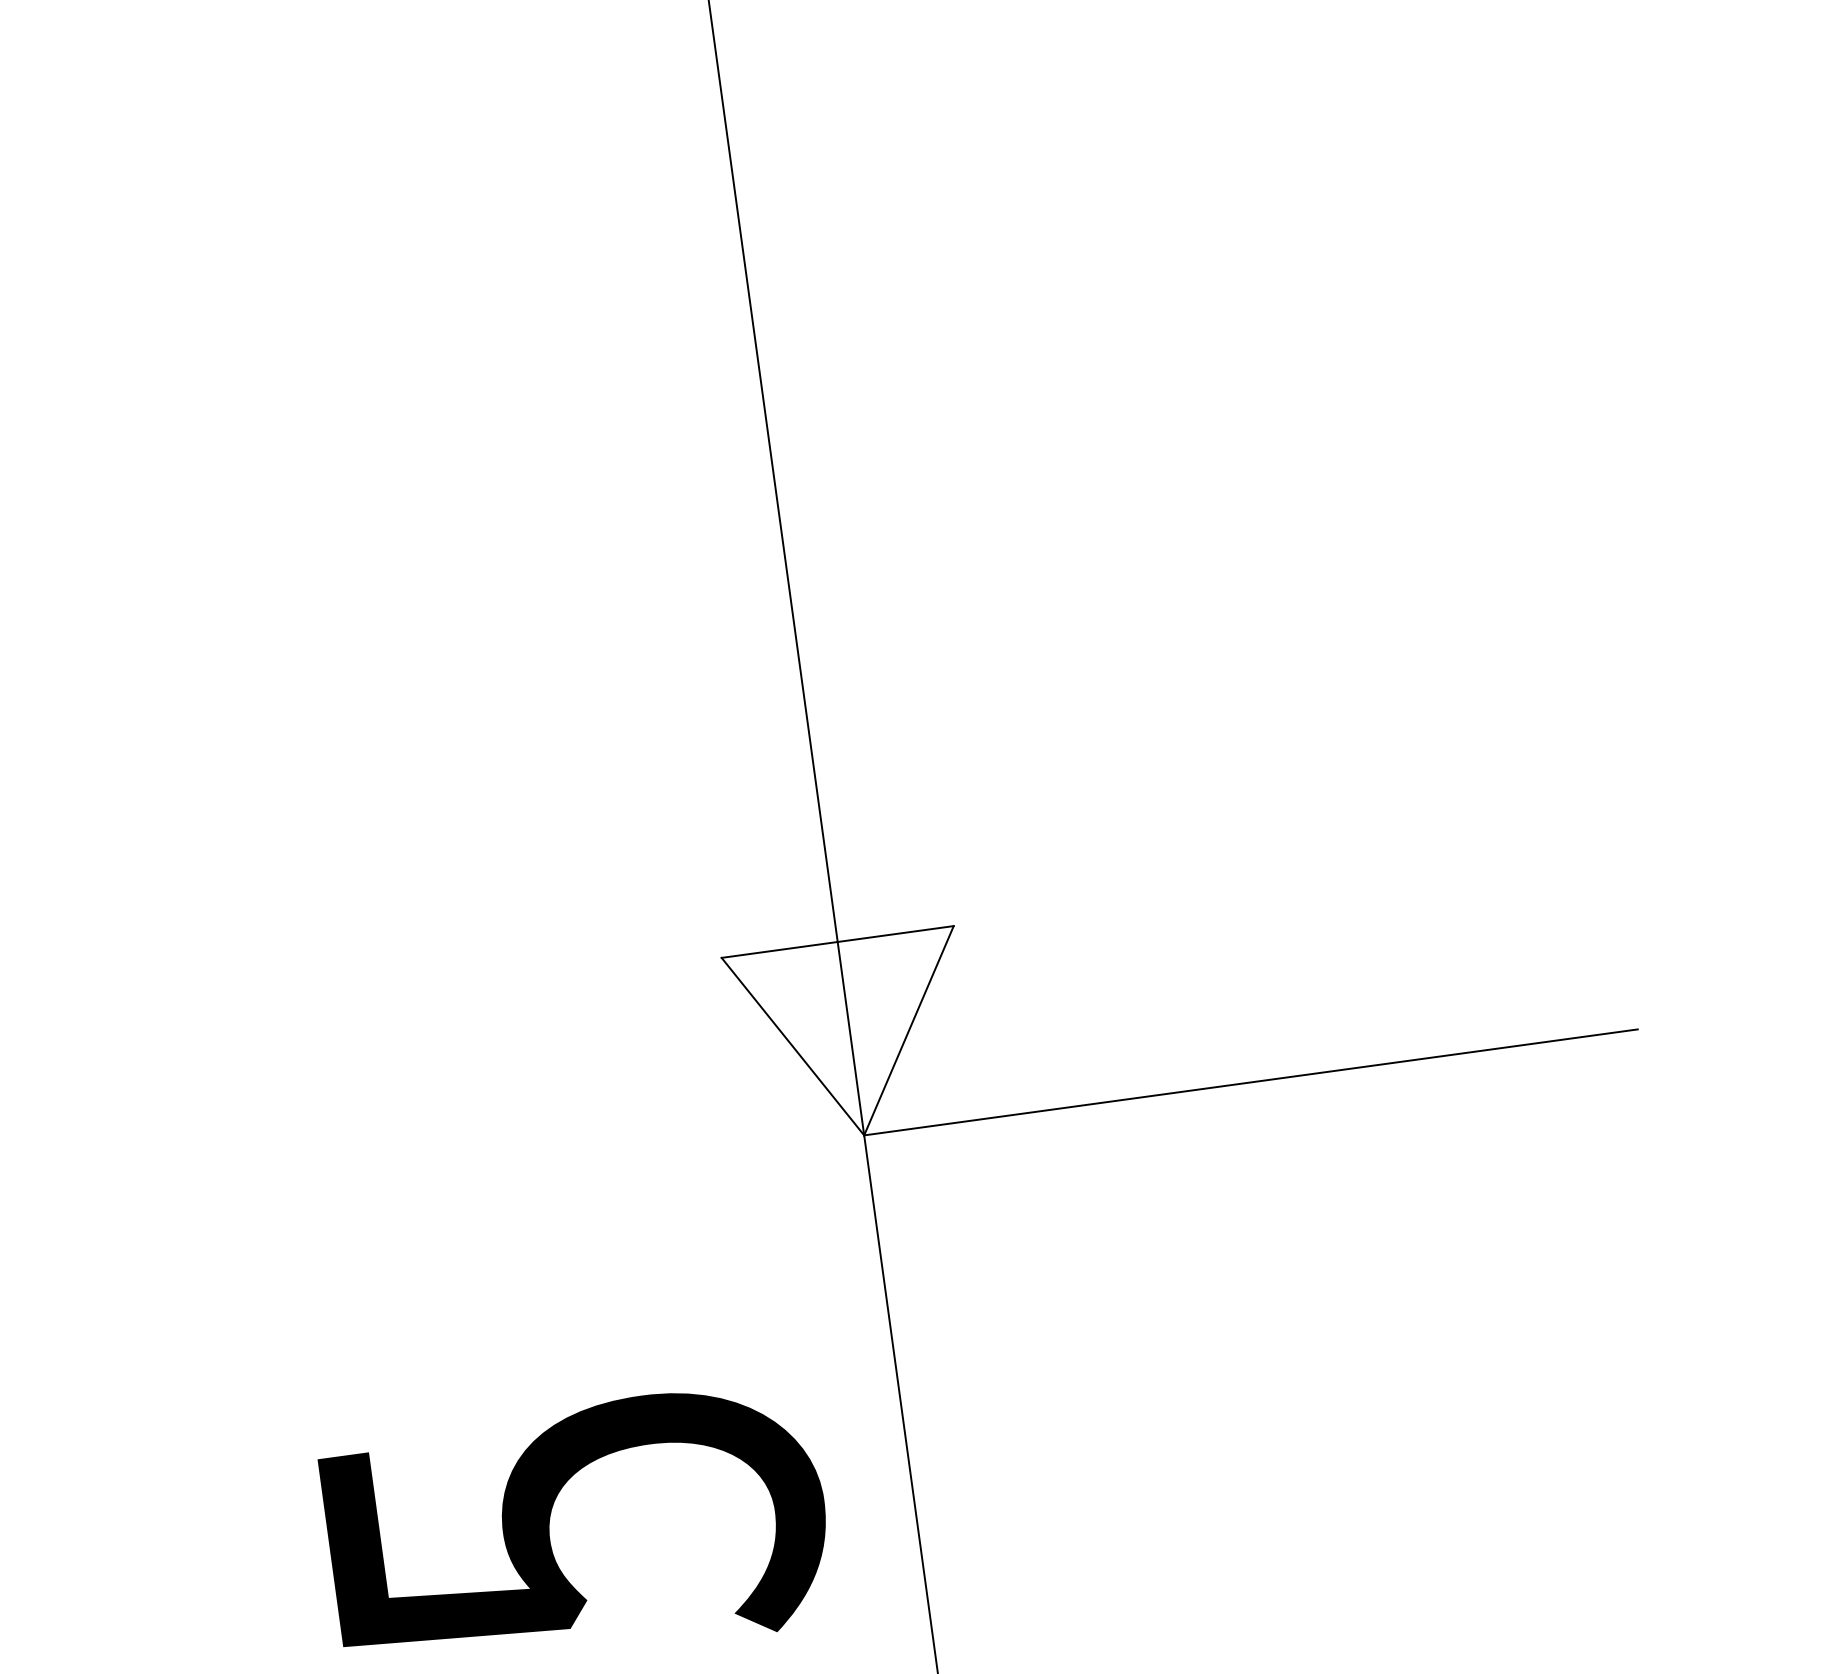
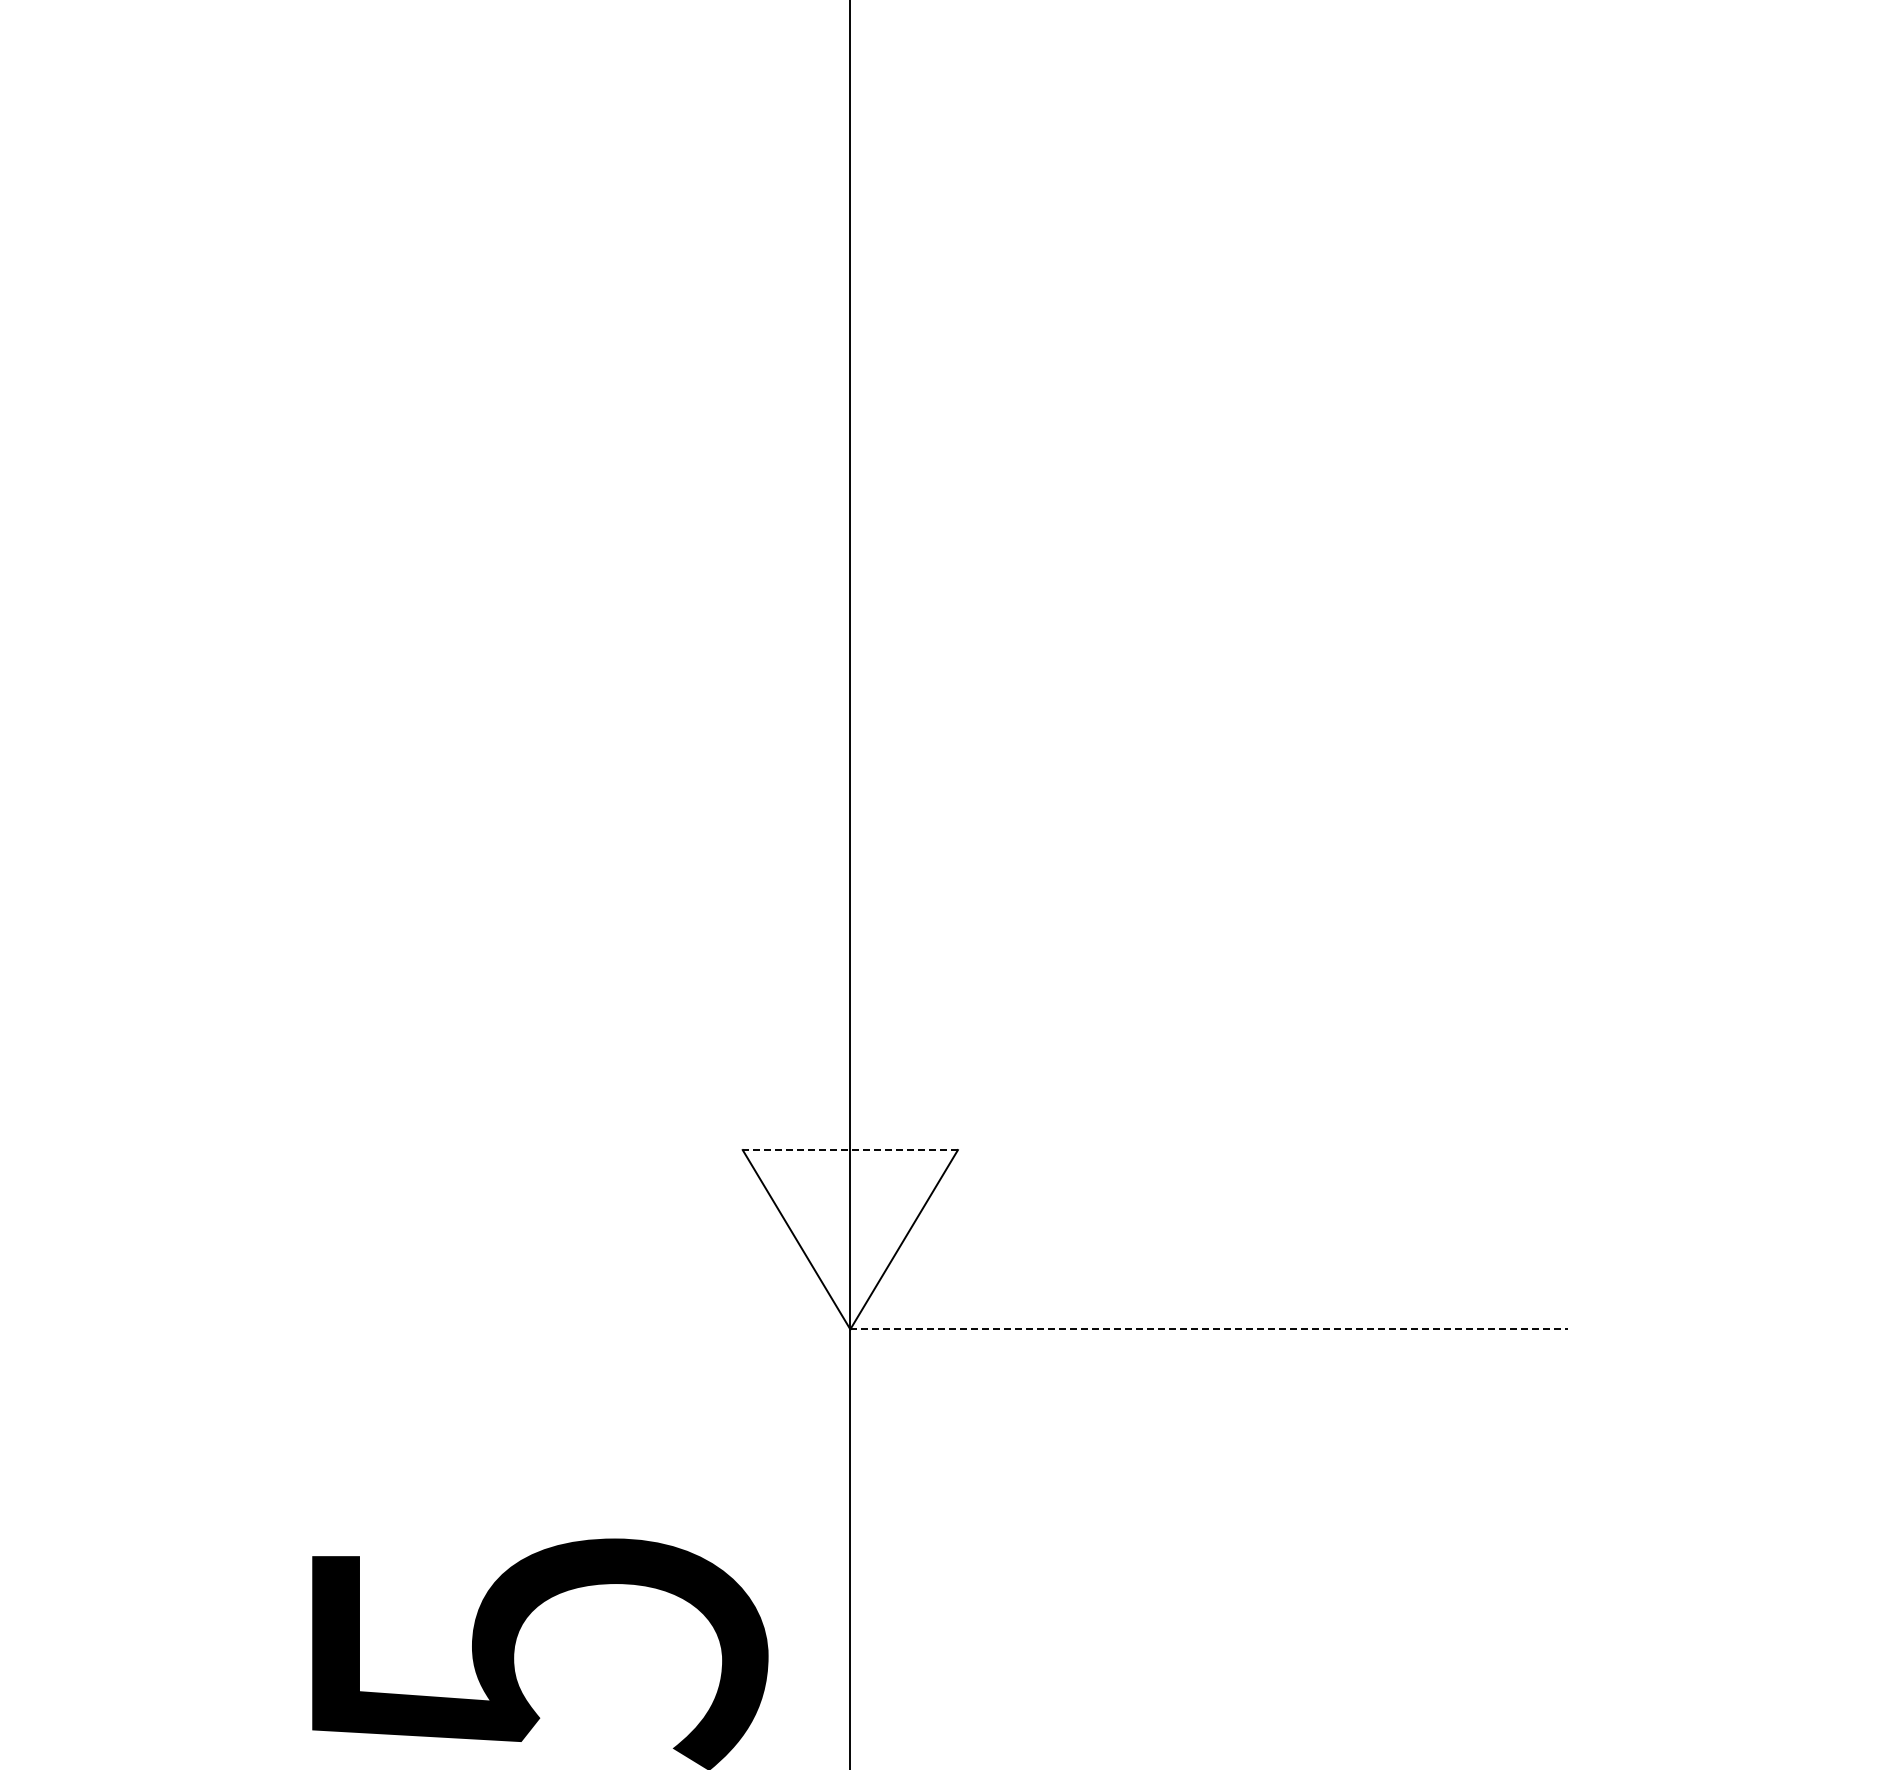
line: (837, 942) -> (850, 1150), solid -> dashed
line: (1251, 1082) -> (1209, 1329), solid -> dashed

